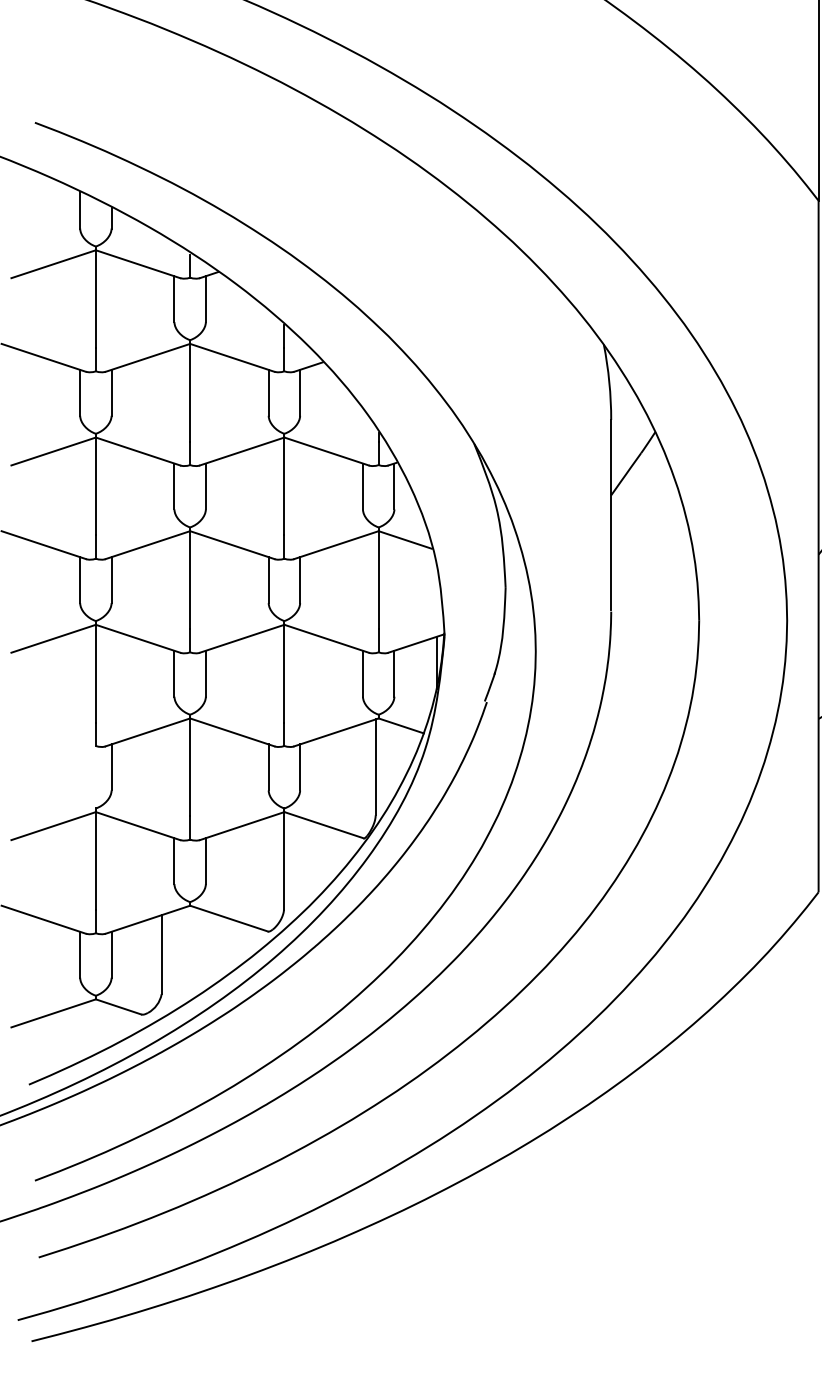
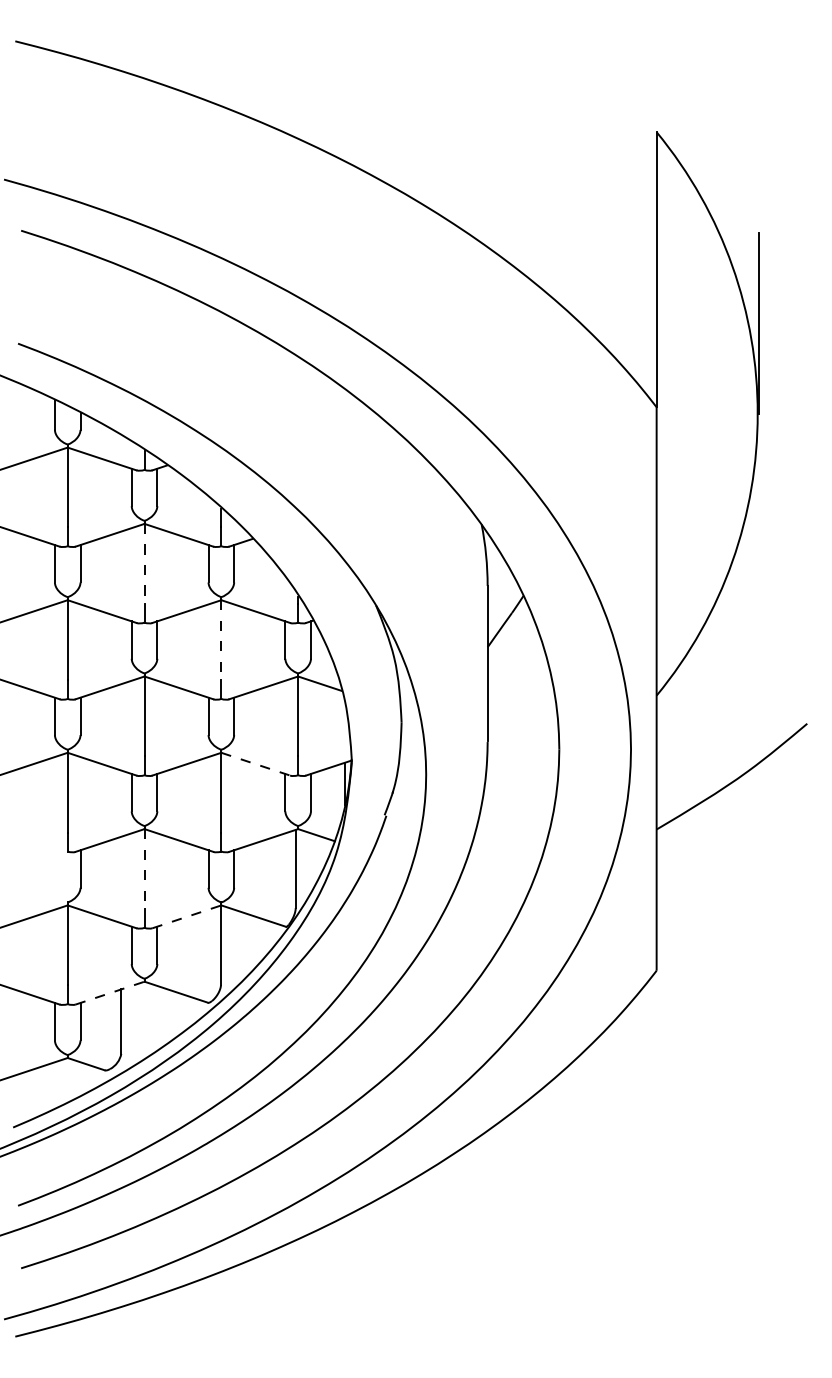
line: (190, 392) -> (144, 563), solid -> dashed
line: (284, 486) -> (221, 640), solid -> dashed
line: (327, 639) -> (256, 764), solid -> dashed
line: (190, 768) -> (144, 869), solid -> dashed
line: (242, 825) -> (187, 916), solid -> dashed
line: (148, 918) -> (110, 992), solid -> dashed

